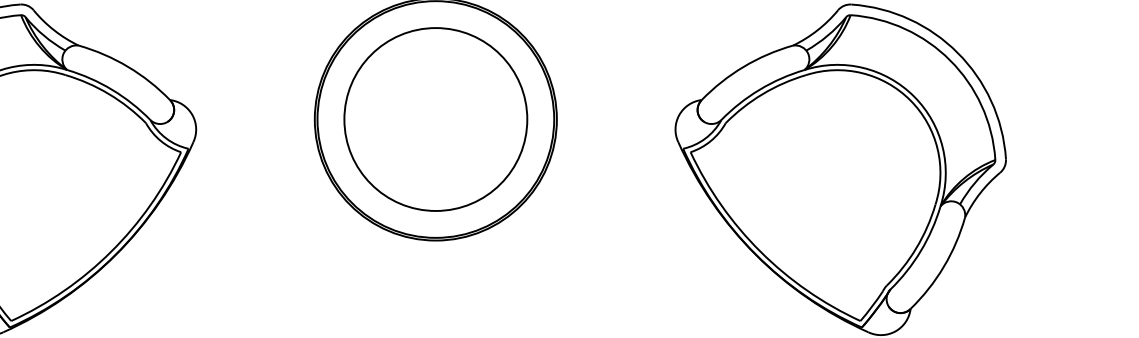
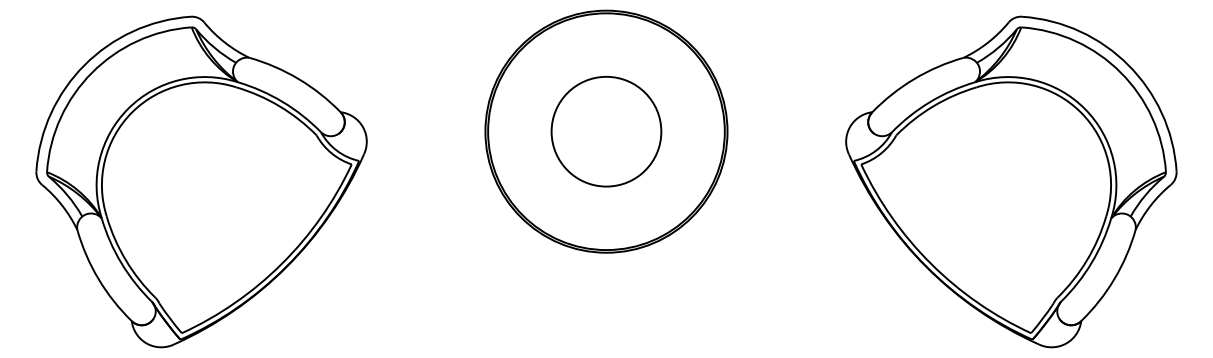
circle: (435, 119) -> (606, 131), size x0.6

